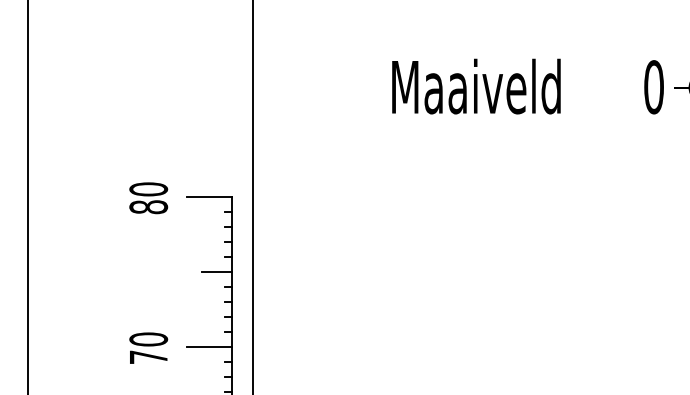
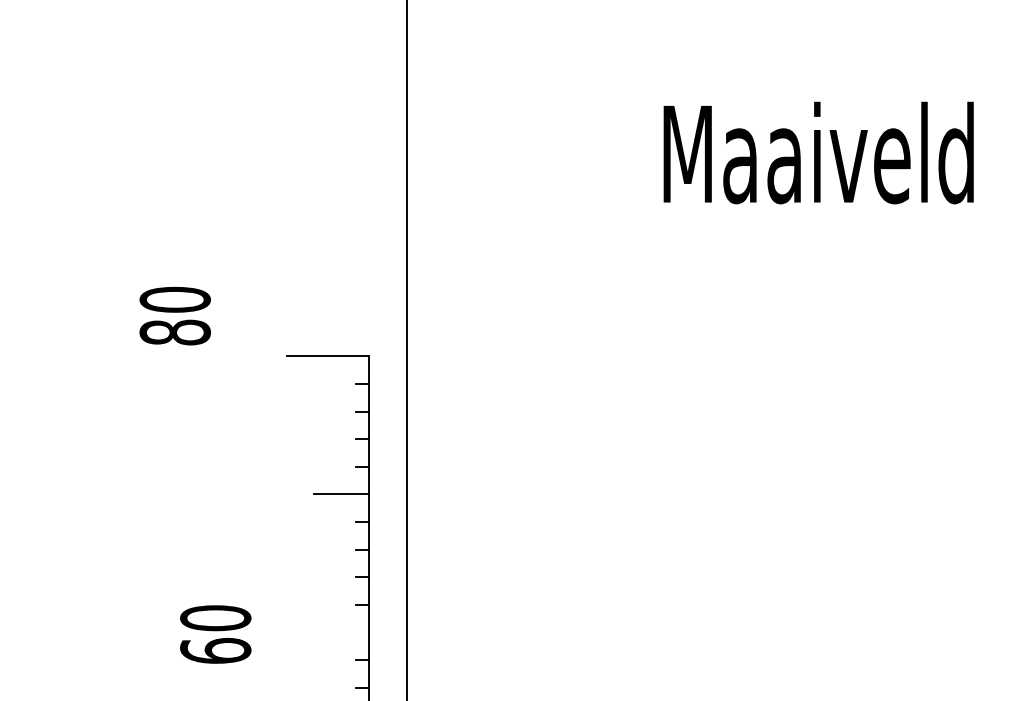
text: (148, 198) -> (174, 316), moved
line: (209, 347) -> (327, 633), removed
text: (148, 357) -> (215, 651), 70 -> 60

